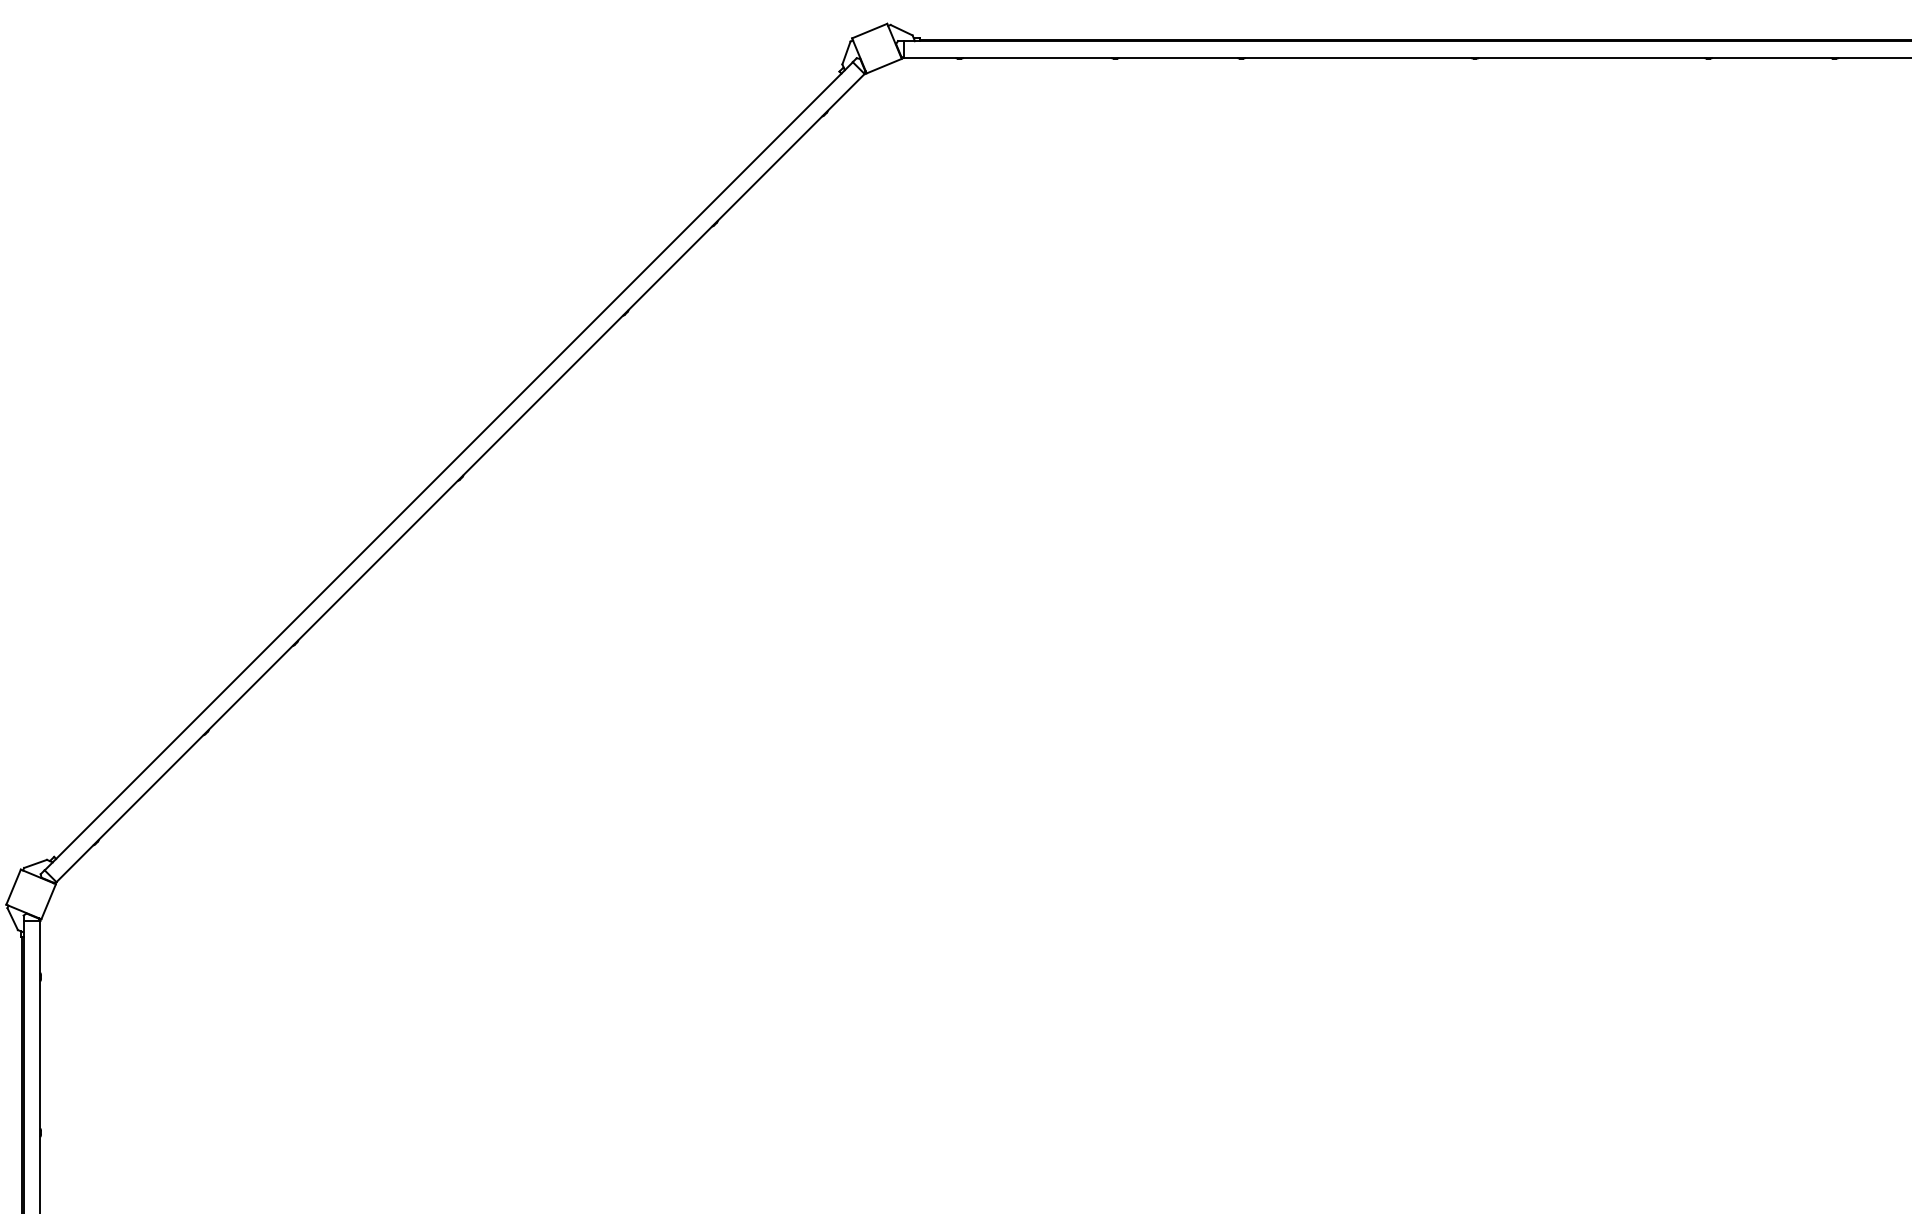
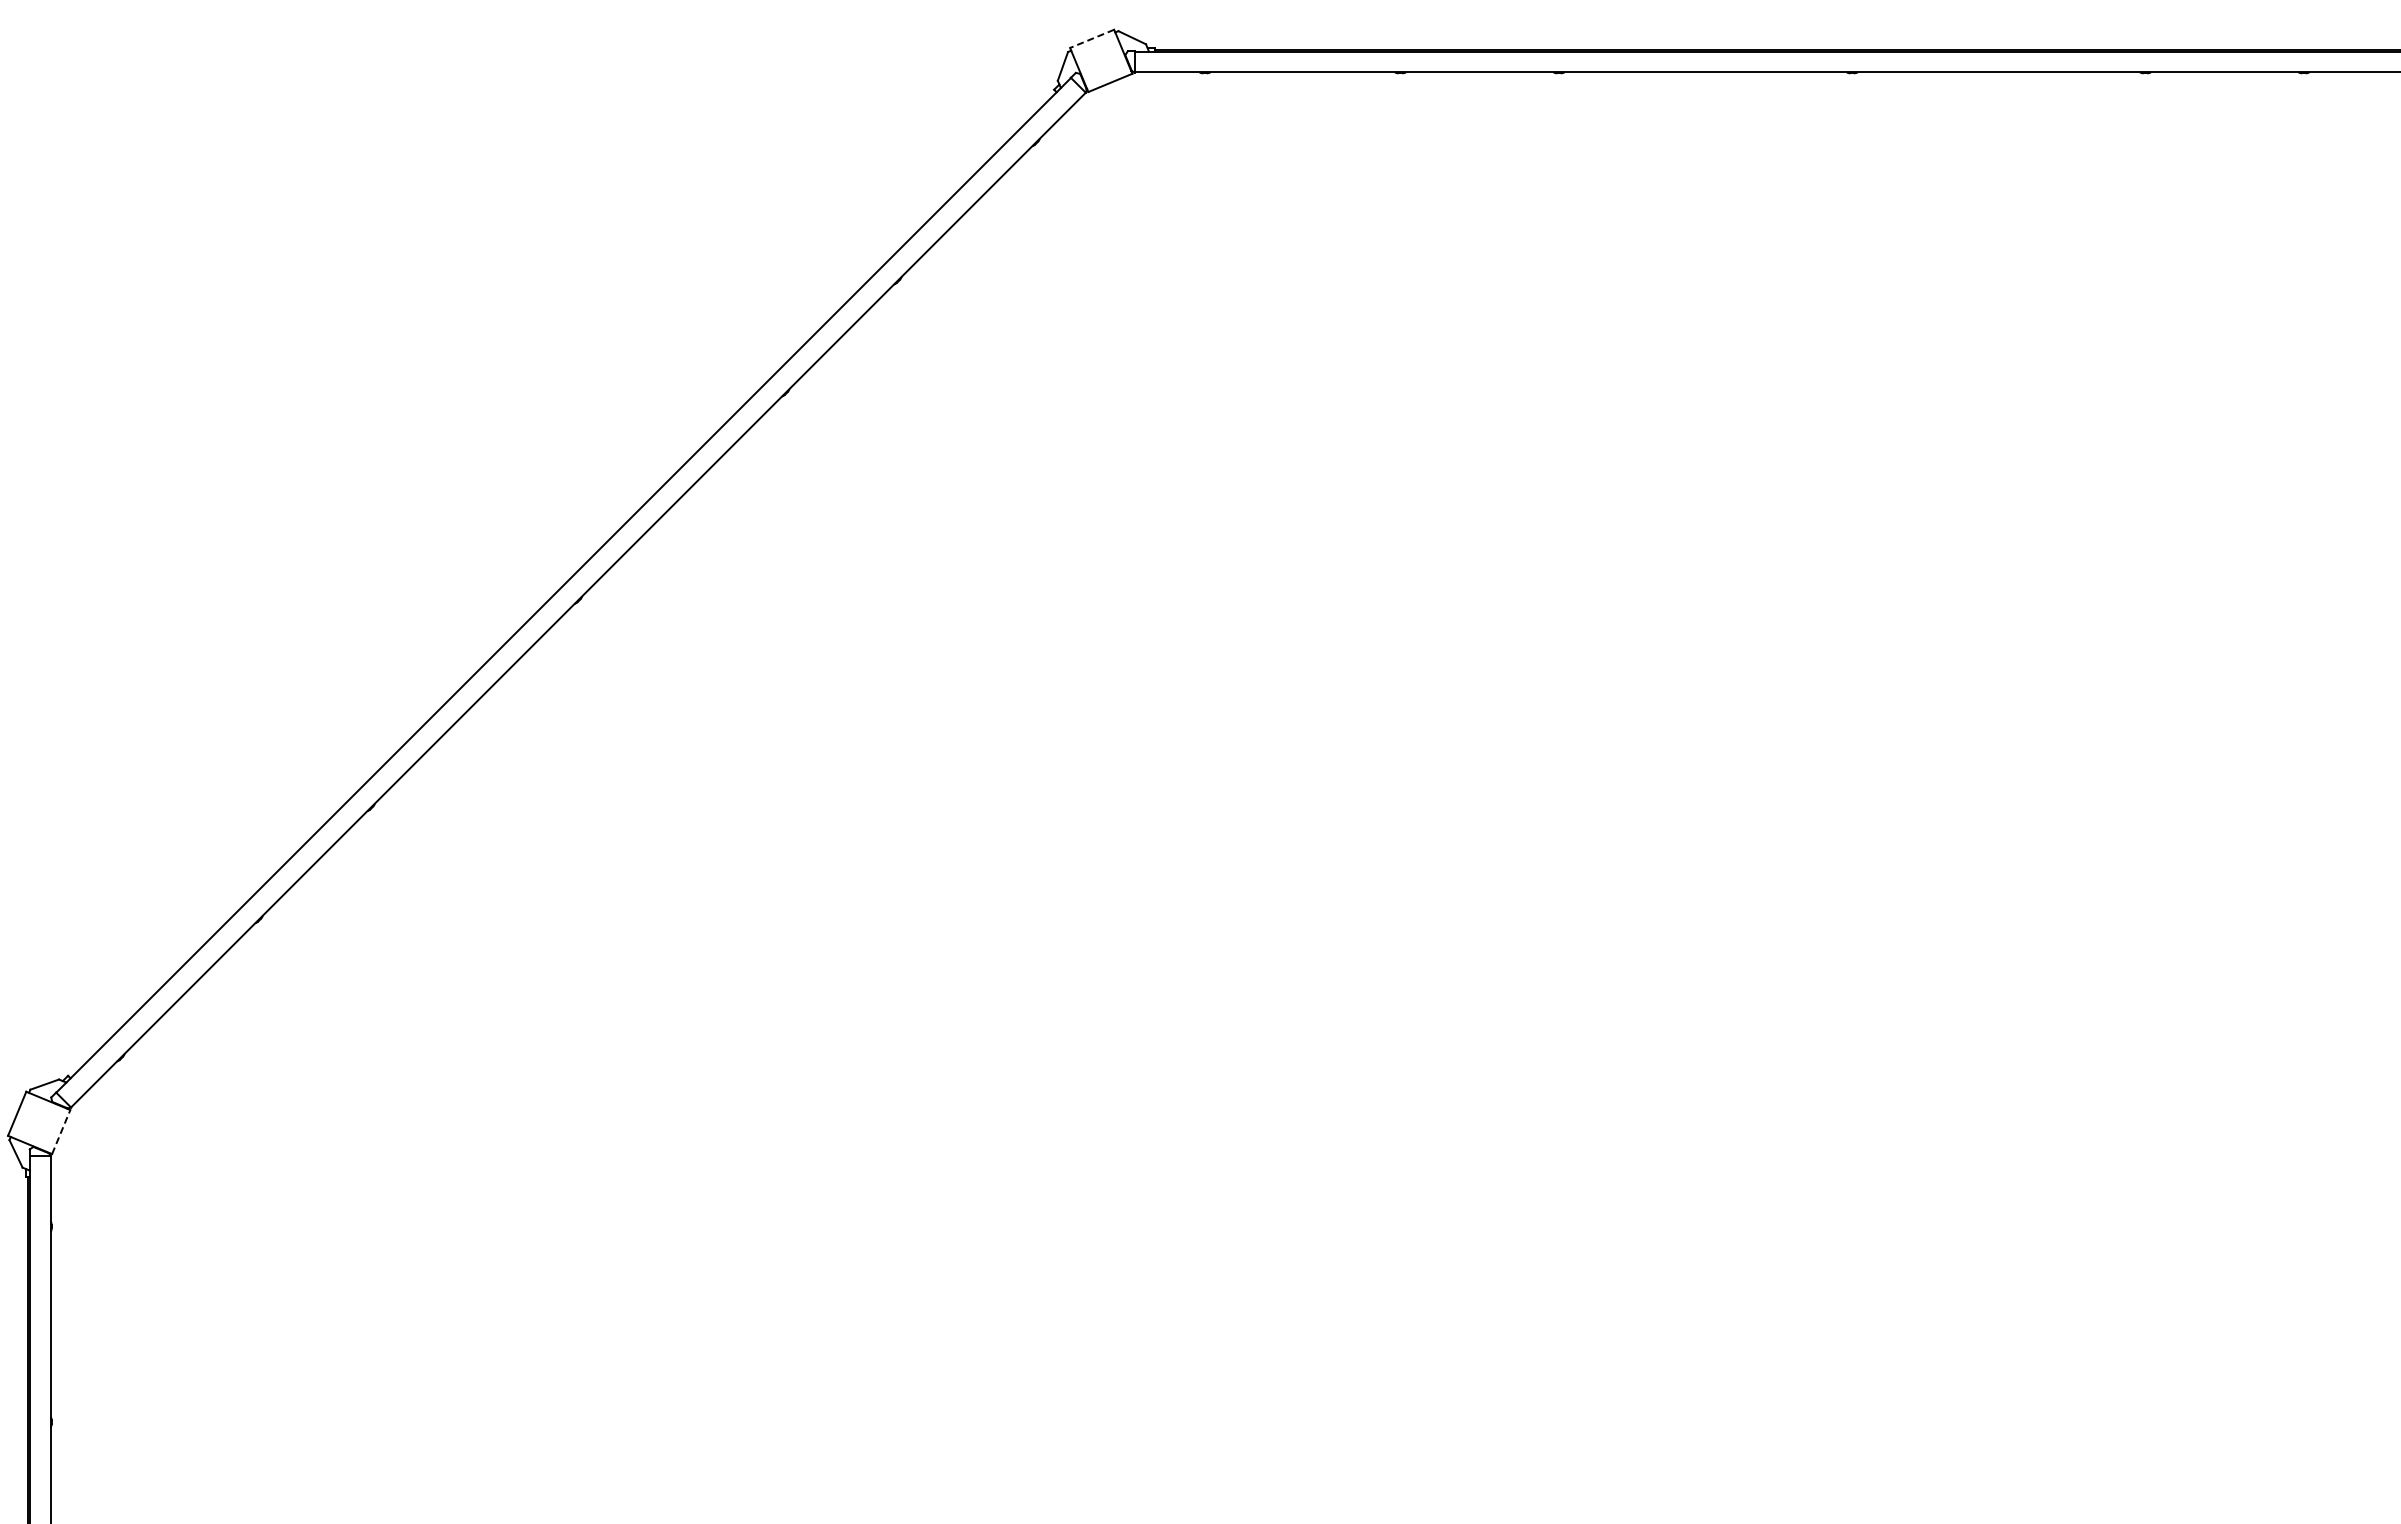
line: (869, 30) -> (1092, 38), solid -> dashed
line: (48, 902) -> (61, 1132), solid -> dashed

